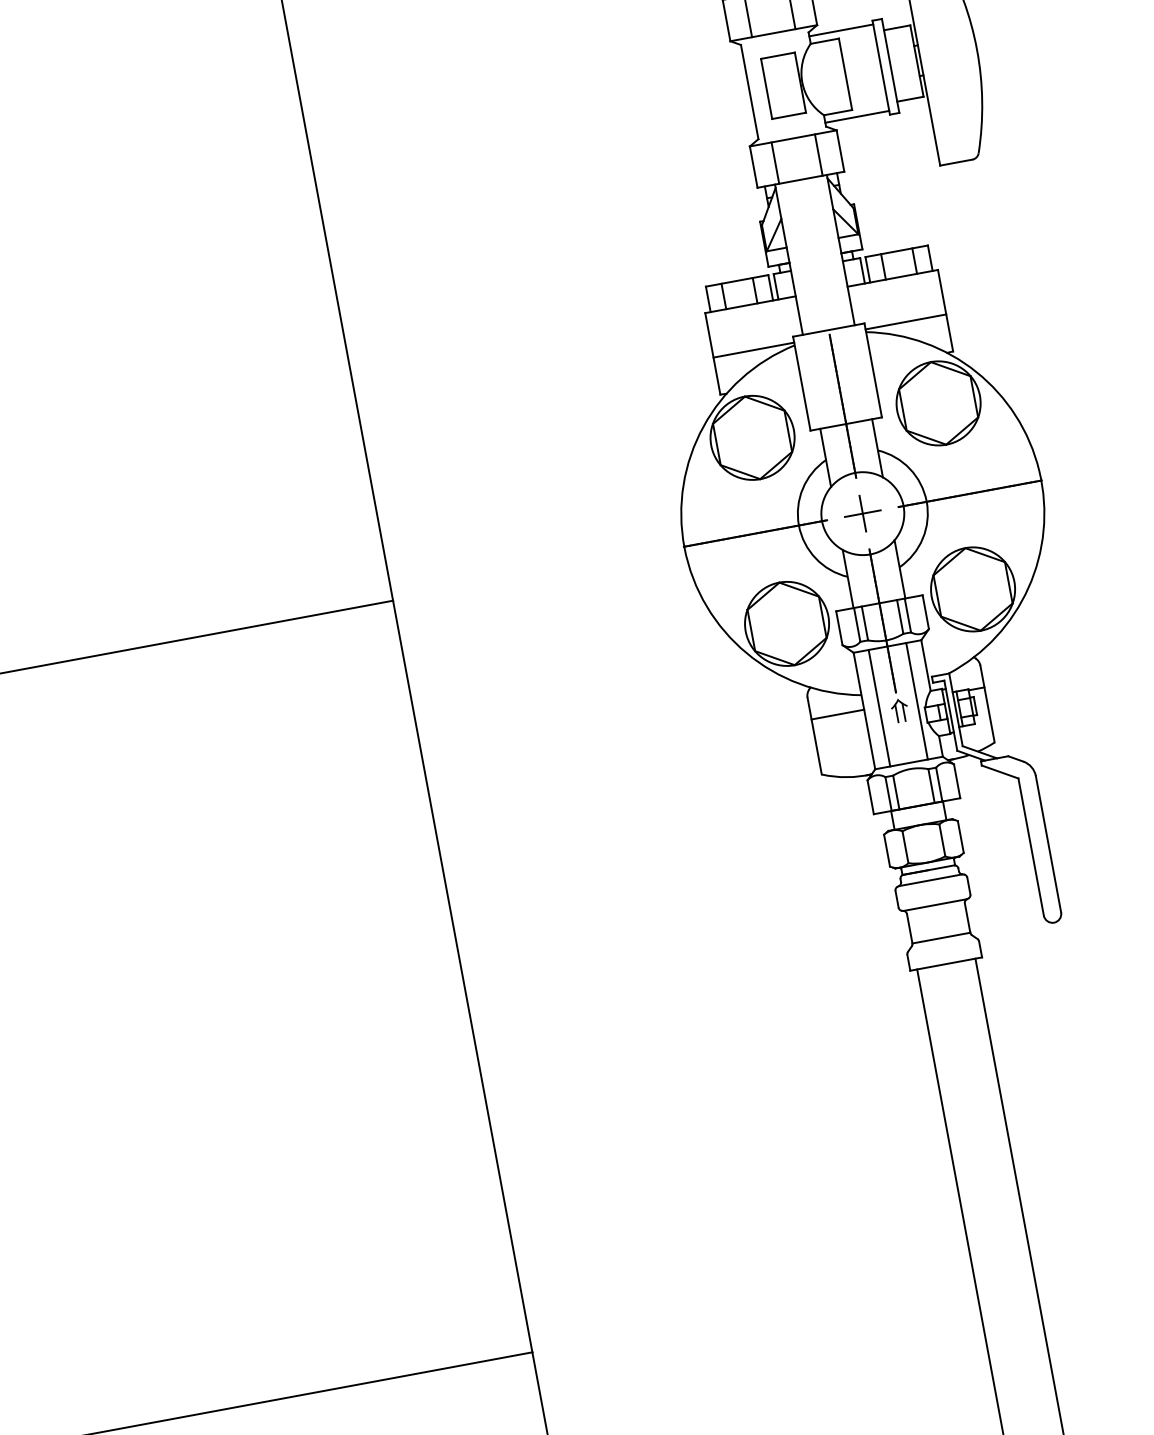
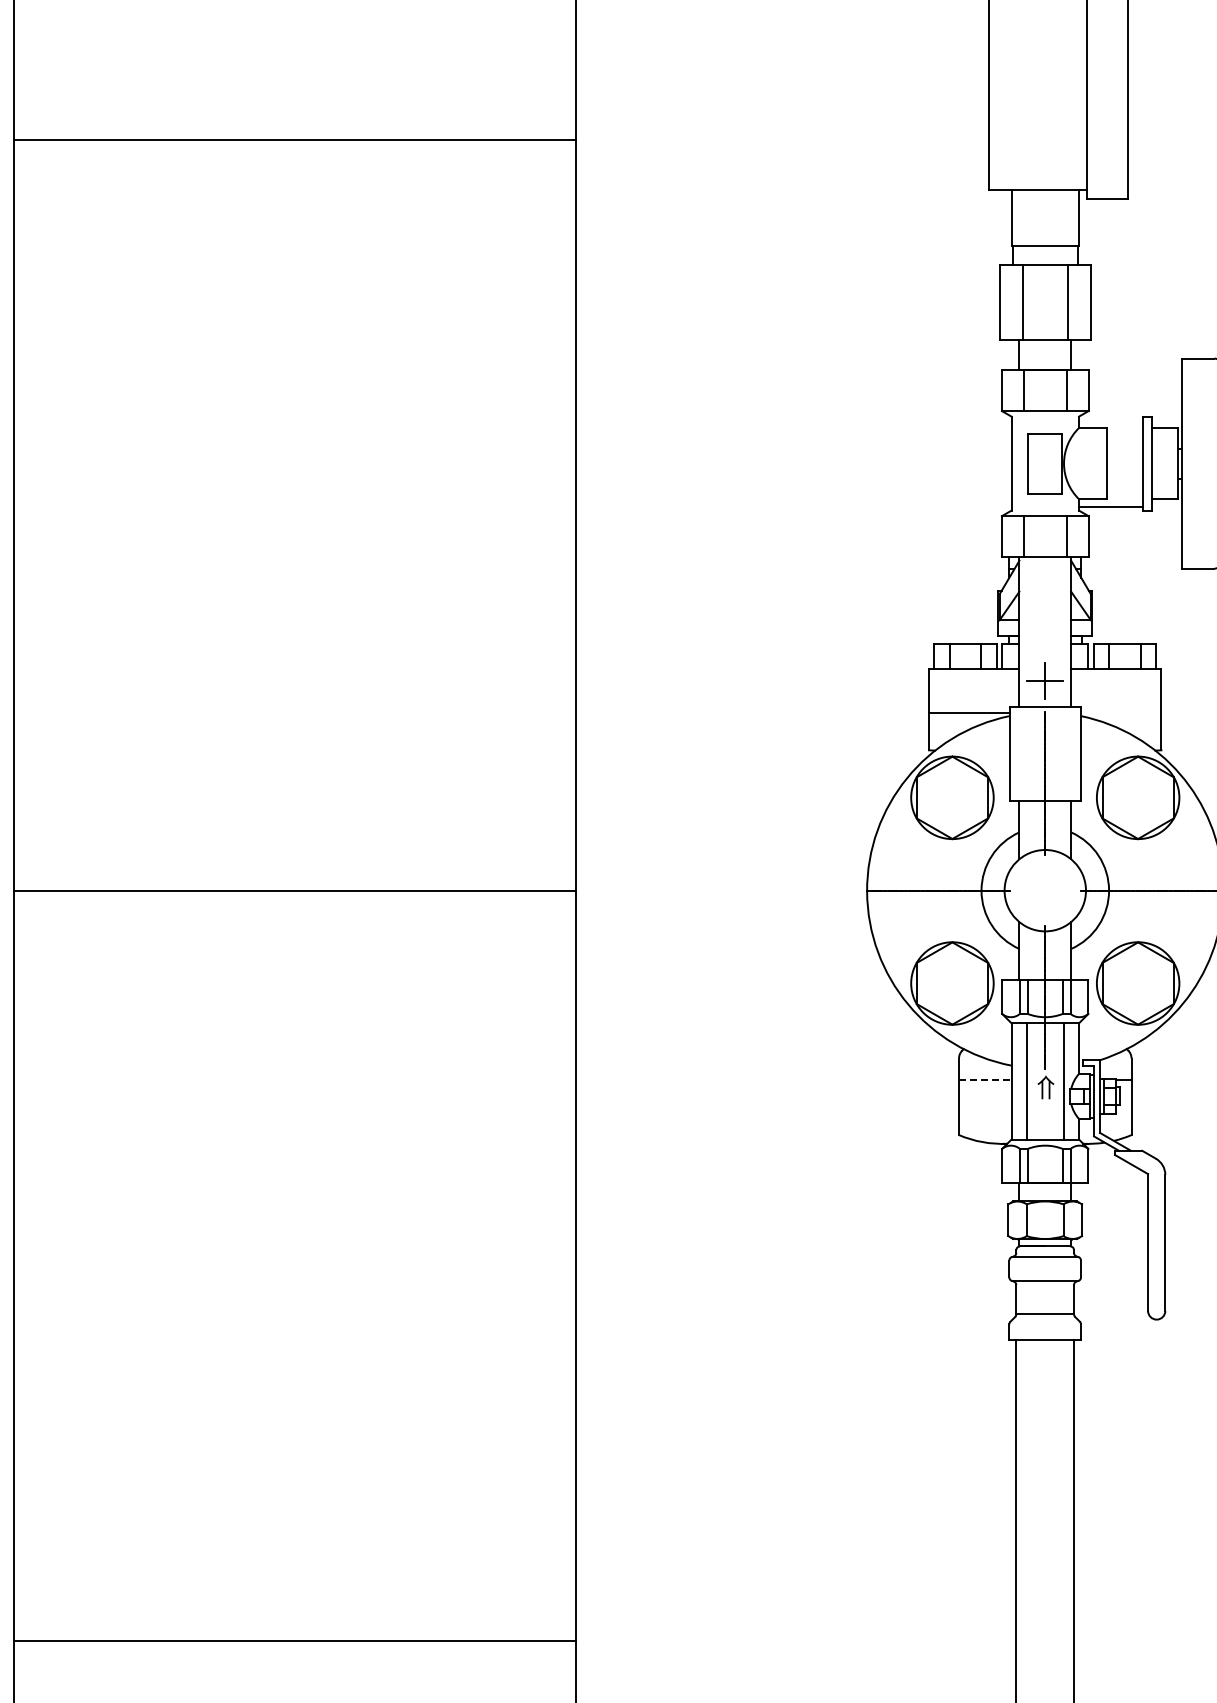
line: (840, 30) -> (1110, 420), removed
line: (905, 322) -> (1120, 713), removed
part: (862, 513) -> (1044, 680), moved
line: (838, 714) -> (985, 1080), solid -> dashed

